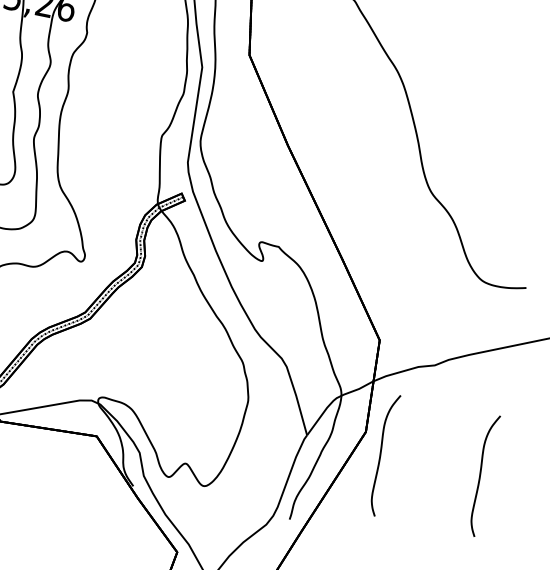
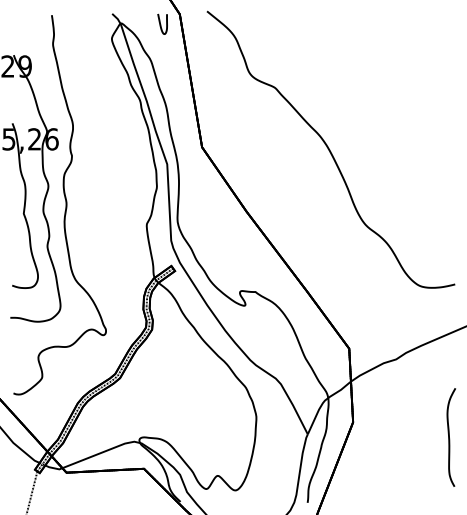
curve: (381, 454) -> (368, 437), removed

